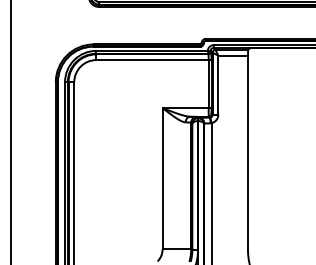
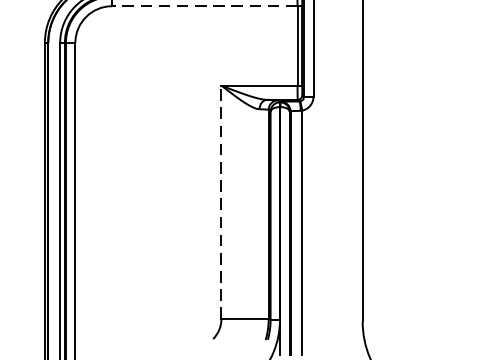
line: (152, 60) -> (204, 6), solid -> dashed
line: (162, 178) -> (221, 202), solid -> dashed

